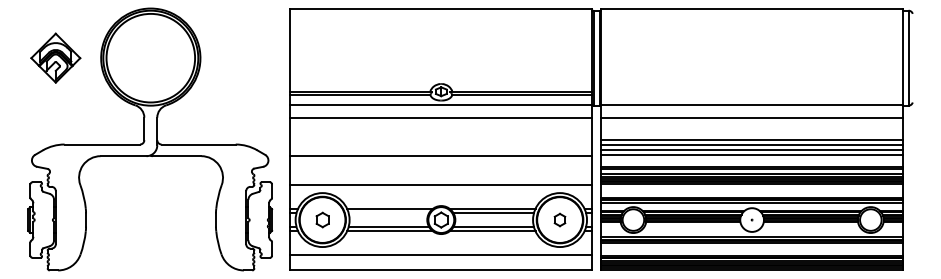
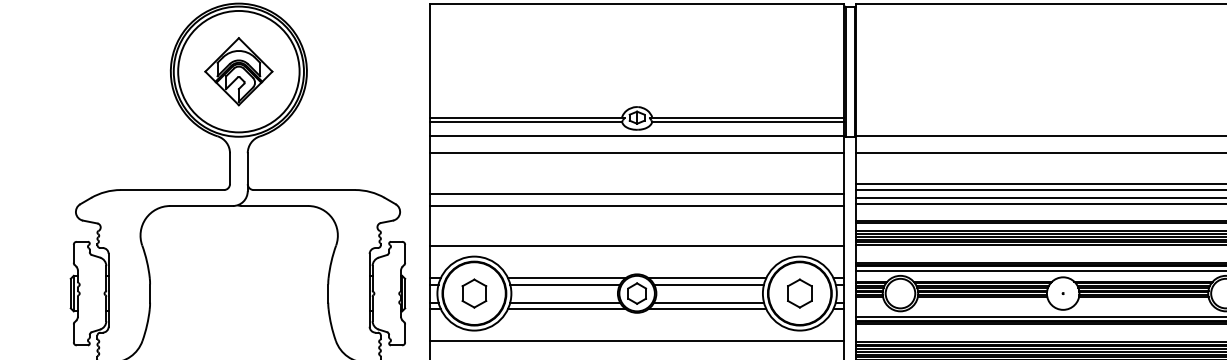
part: (55, 57) -> (238, 70), moved
line: (441, 147) -> (637, 194), added
line: (388, 213) -> (564, 284), added
part: (322, 219) -> (474, 292), size x1.43
part: (559, 219) -> (799, 292), size x1.67

